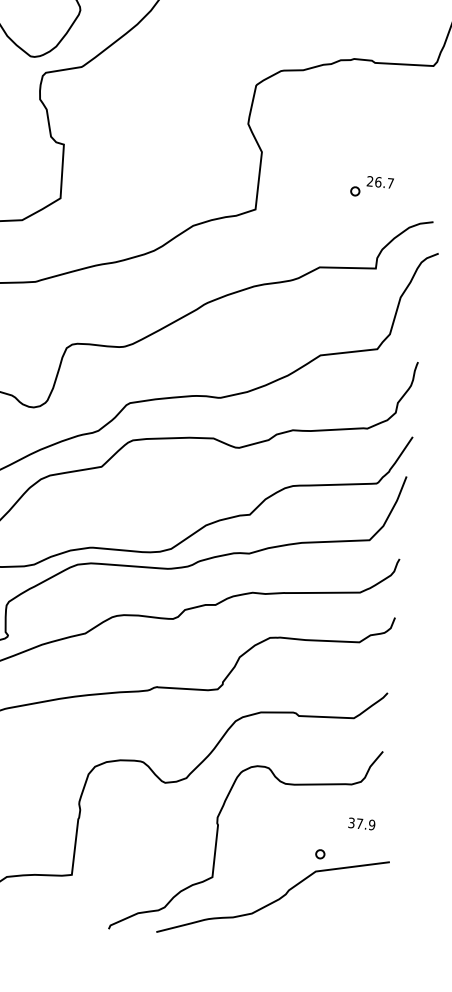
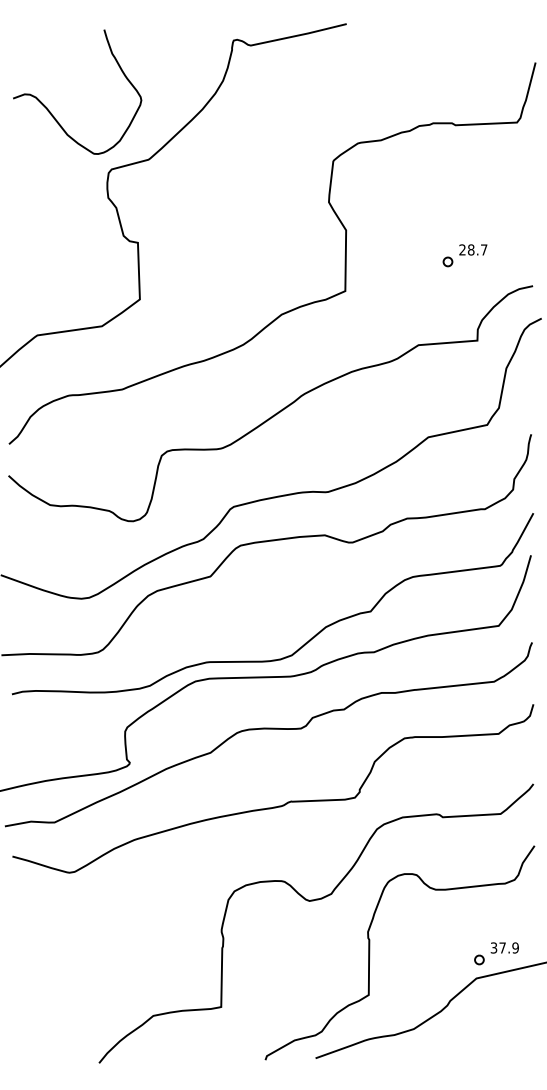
text: (377, 181) -> (470, 249), 26.7 -> 28.7
text: (361, 823) -> (504, 947), moved

